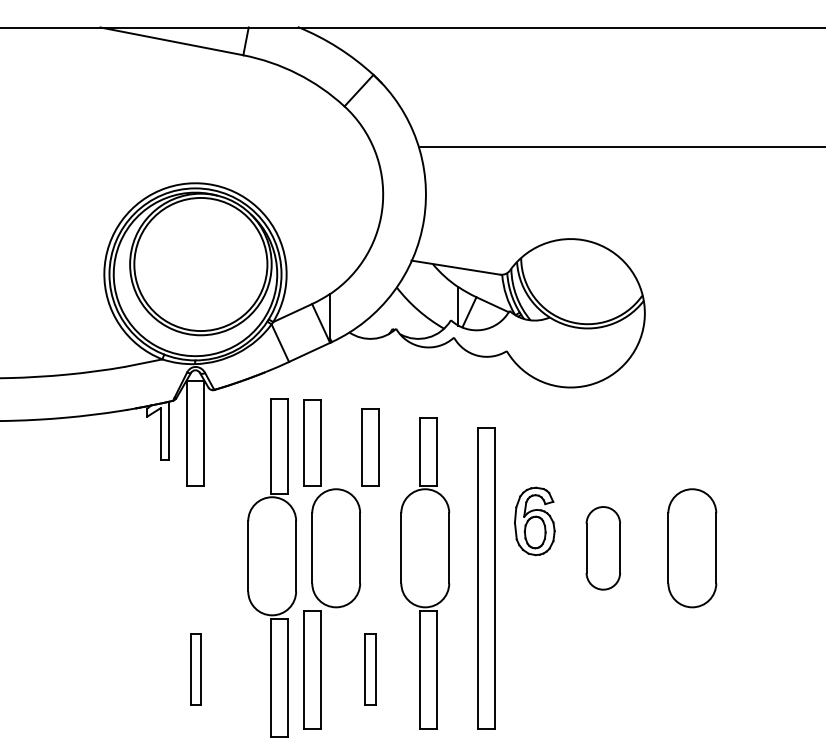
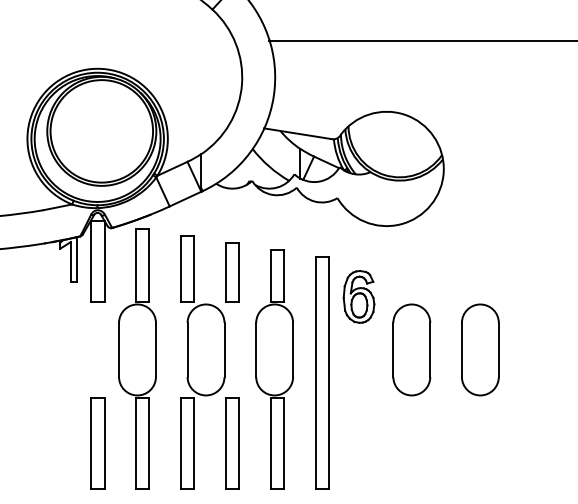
part: (534, 521) -> (358, 296), moved
part: (603, 548) -> (411, 350), size x1.43
part: (271, 567) -> (136, 358), moved
part: (195, 669) -> (97, 443), size x1.67
part: (370, 669) -> (232, 443), size x1.67

